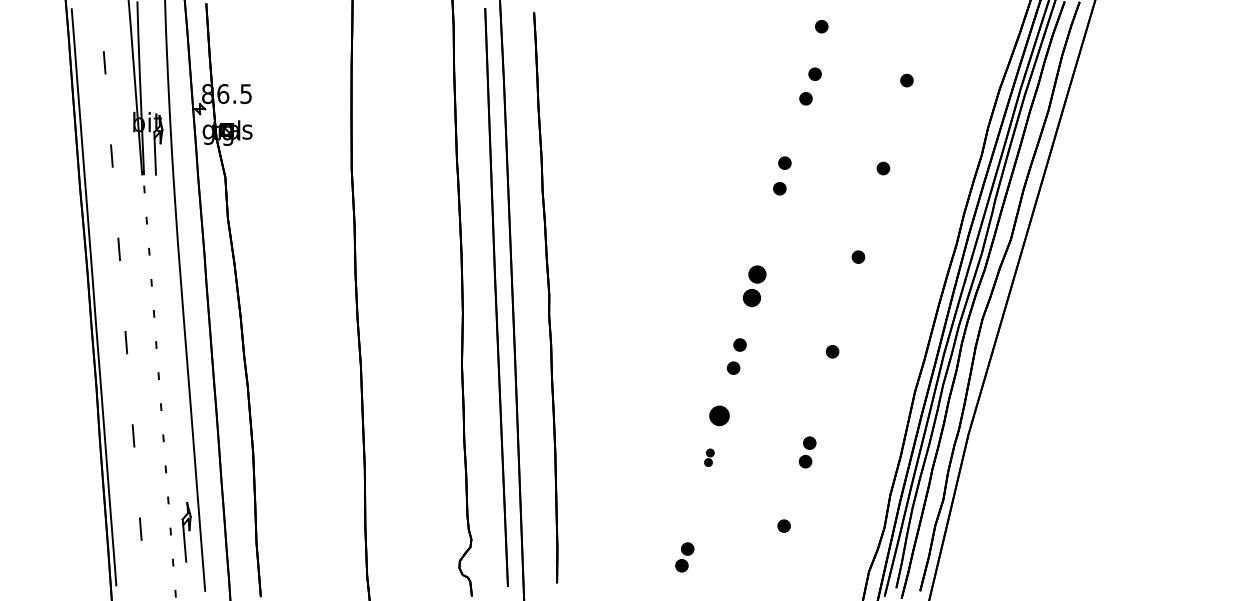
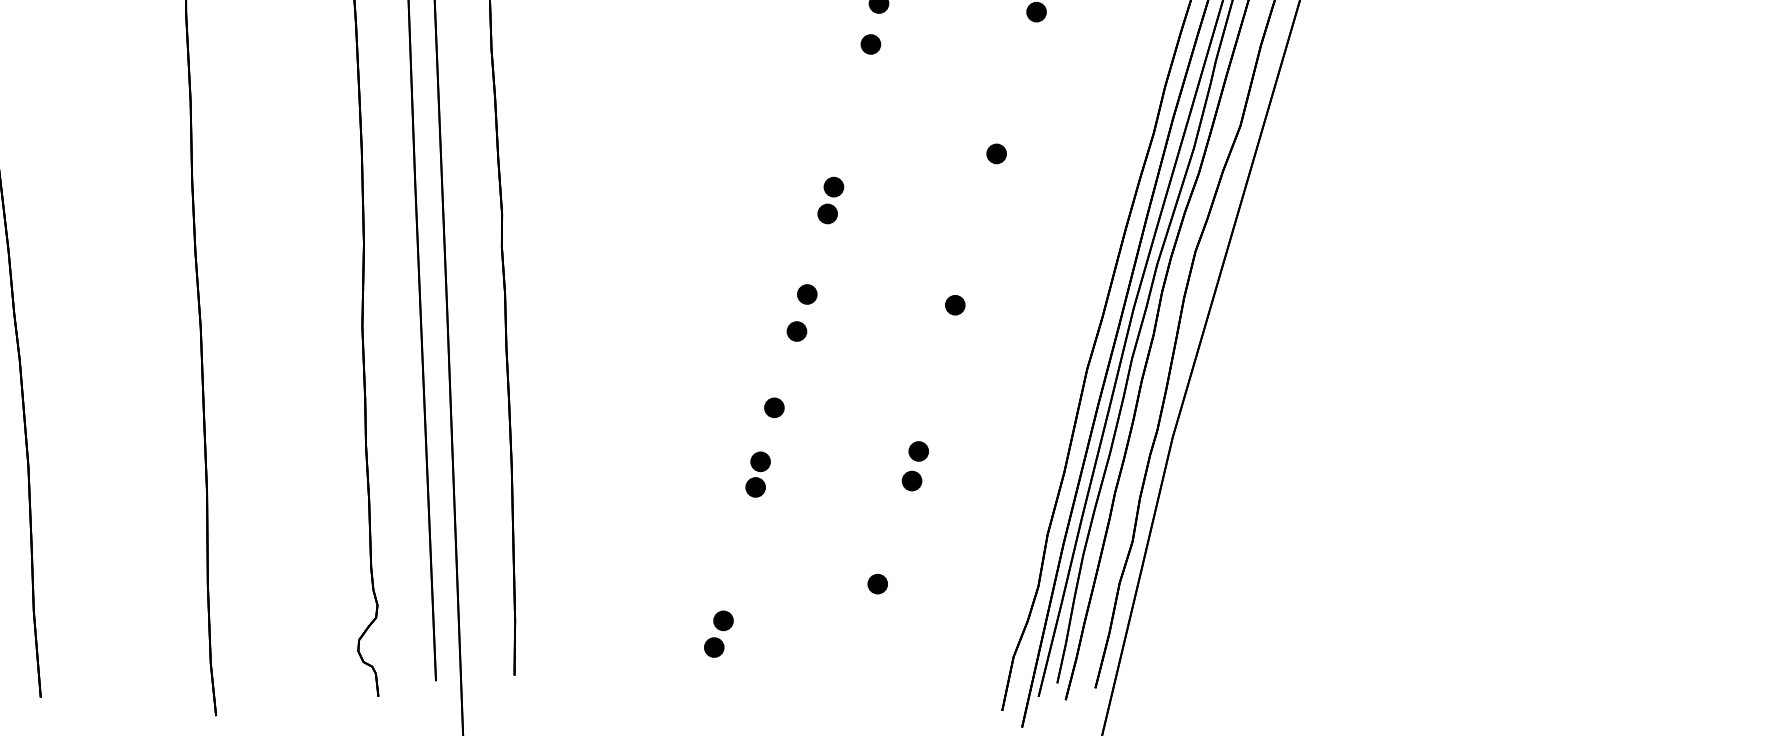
part: (754, 286) -> (830, 200), size x0.71
part: (719, 415) -> (774, 407), size x0.62
part: (709, 457) -> (758, 474), size x1.67

